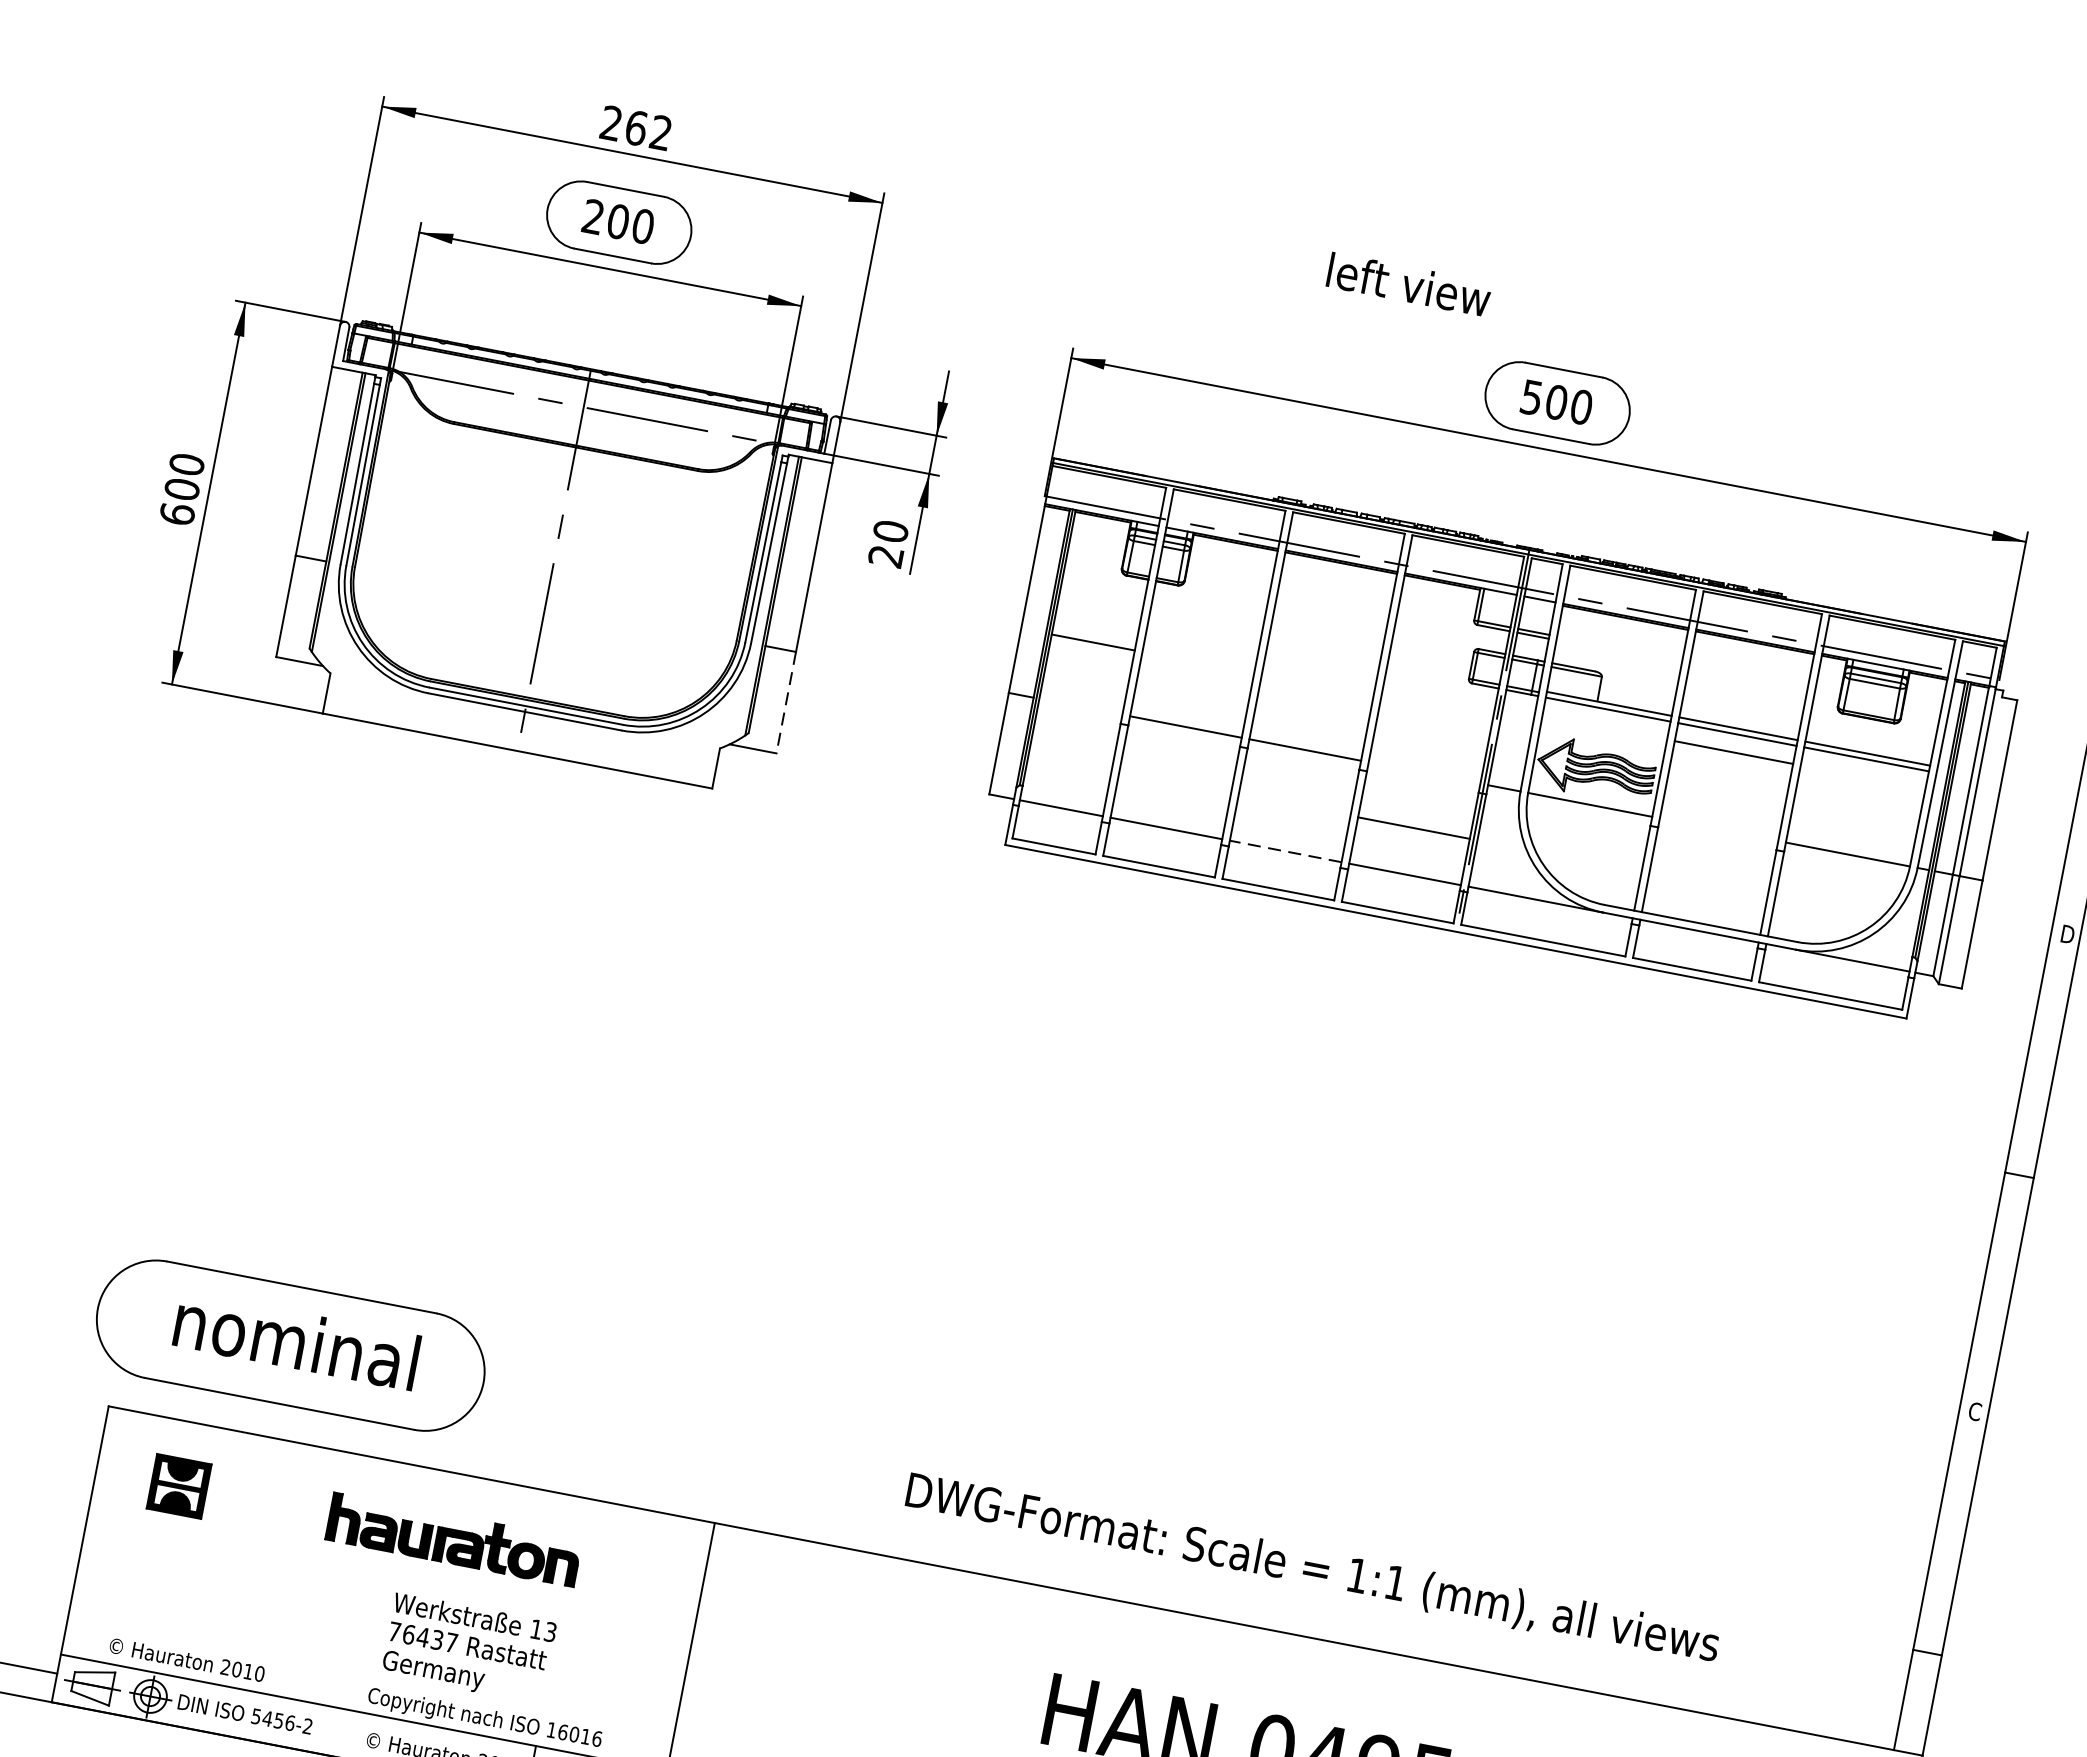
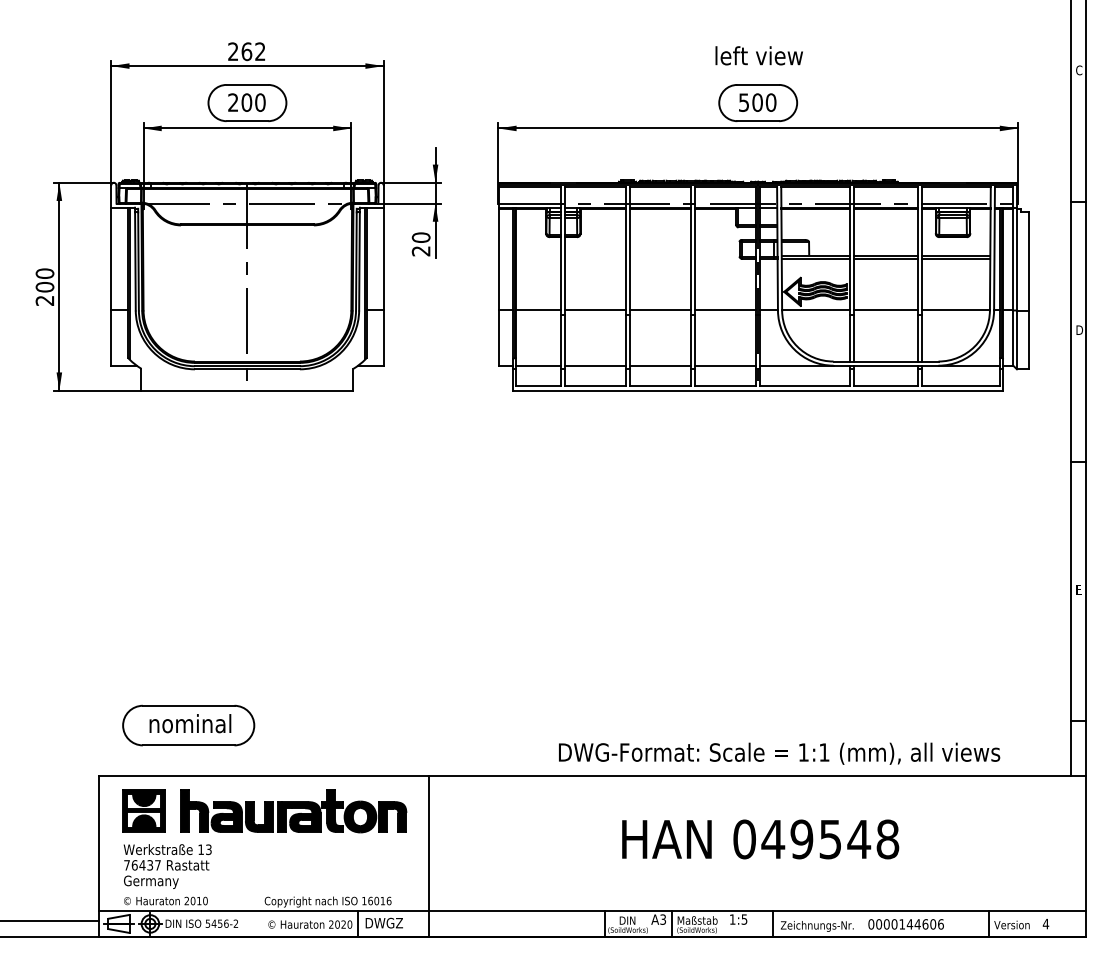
text: (1407, 283) -> (758, 55), moved
text: (176, 513) -> (44, 300), 600 -> 200
line: (1092, 642) -> (538, 310), moved
line: (785, 703) -> (383, 338), dashed -> solid
line: (1732, 752) -> (885, 310), moved
line: (1413, 828) -> (725, 310), moved
line: (1285, 850) -> (660, 365), dashed -> solid
part: (290, 1345) -> (188, 725), size x0.62
text: (1975, 1410) -> (1079, 589), C -> E
part: (177, 1485) -> (143, 810), size x1.43
part: (453, 1540) -> (293, 811), size x1.67
text: (1312, 1568) -> (779, 753), moved
text: (468, 1648) -> (167, 866), moved

